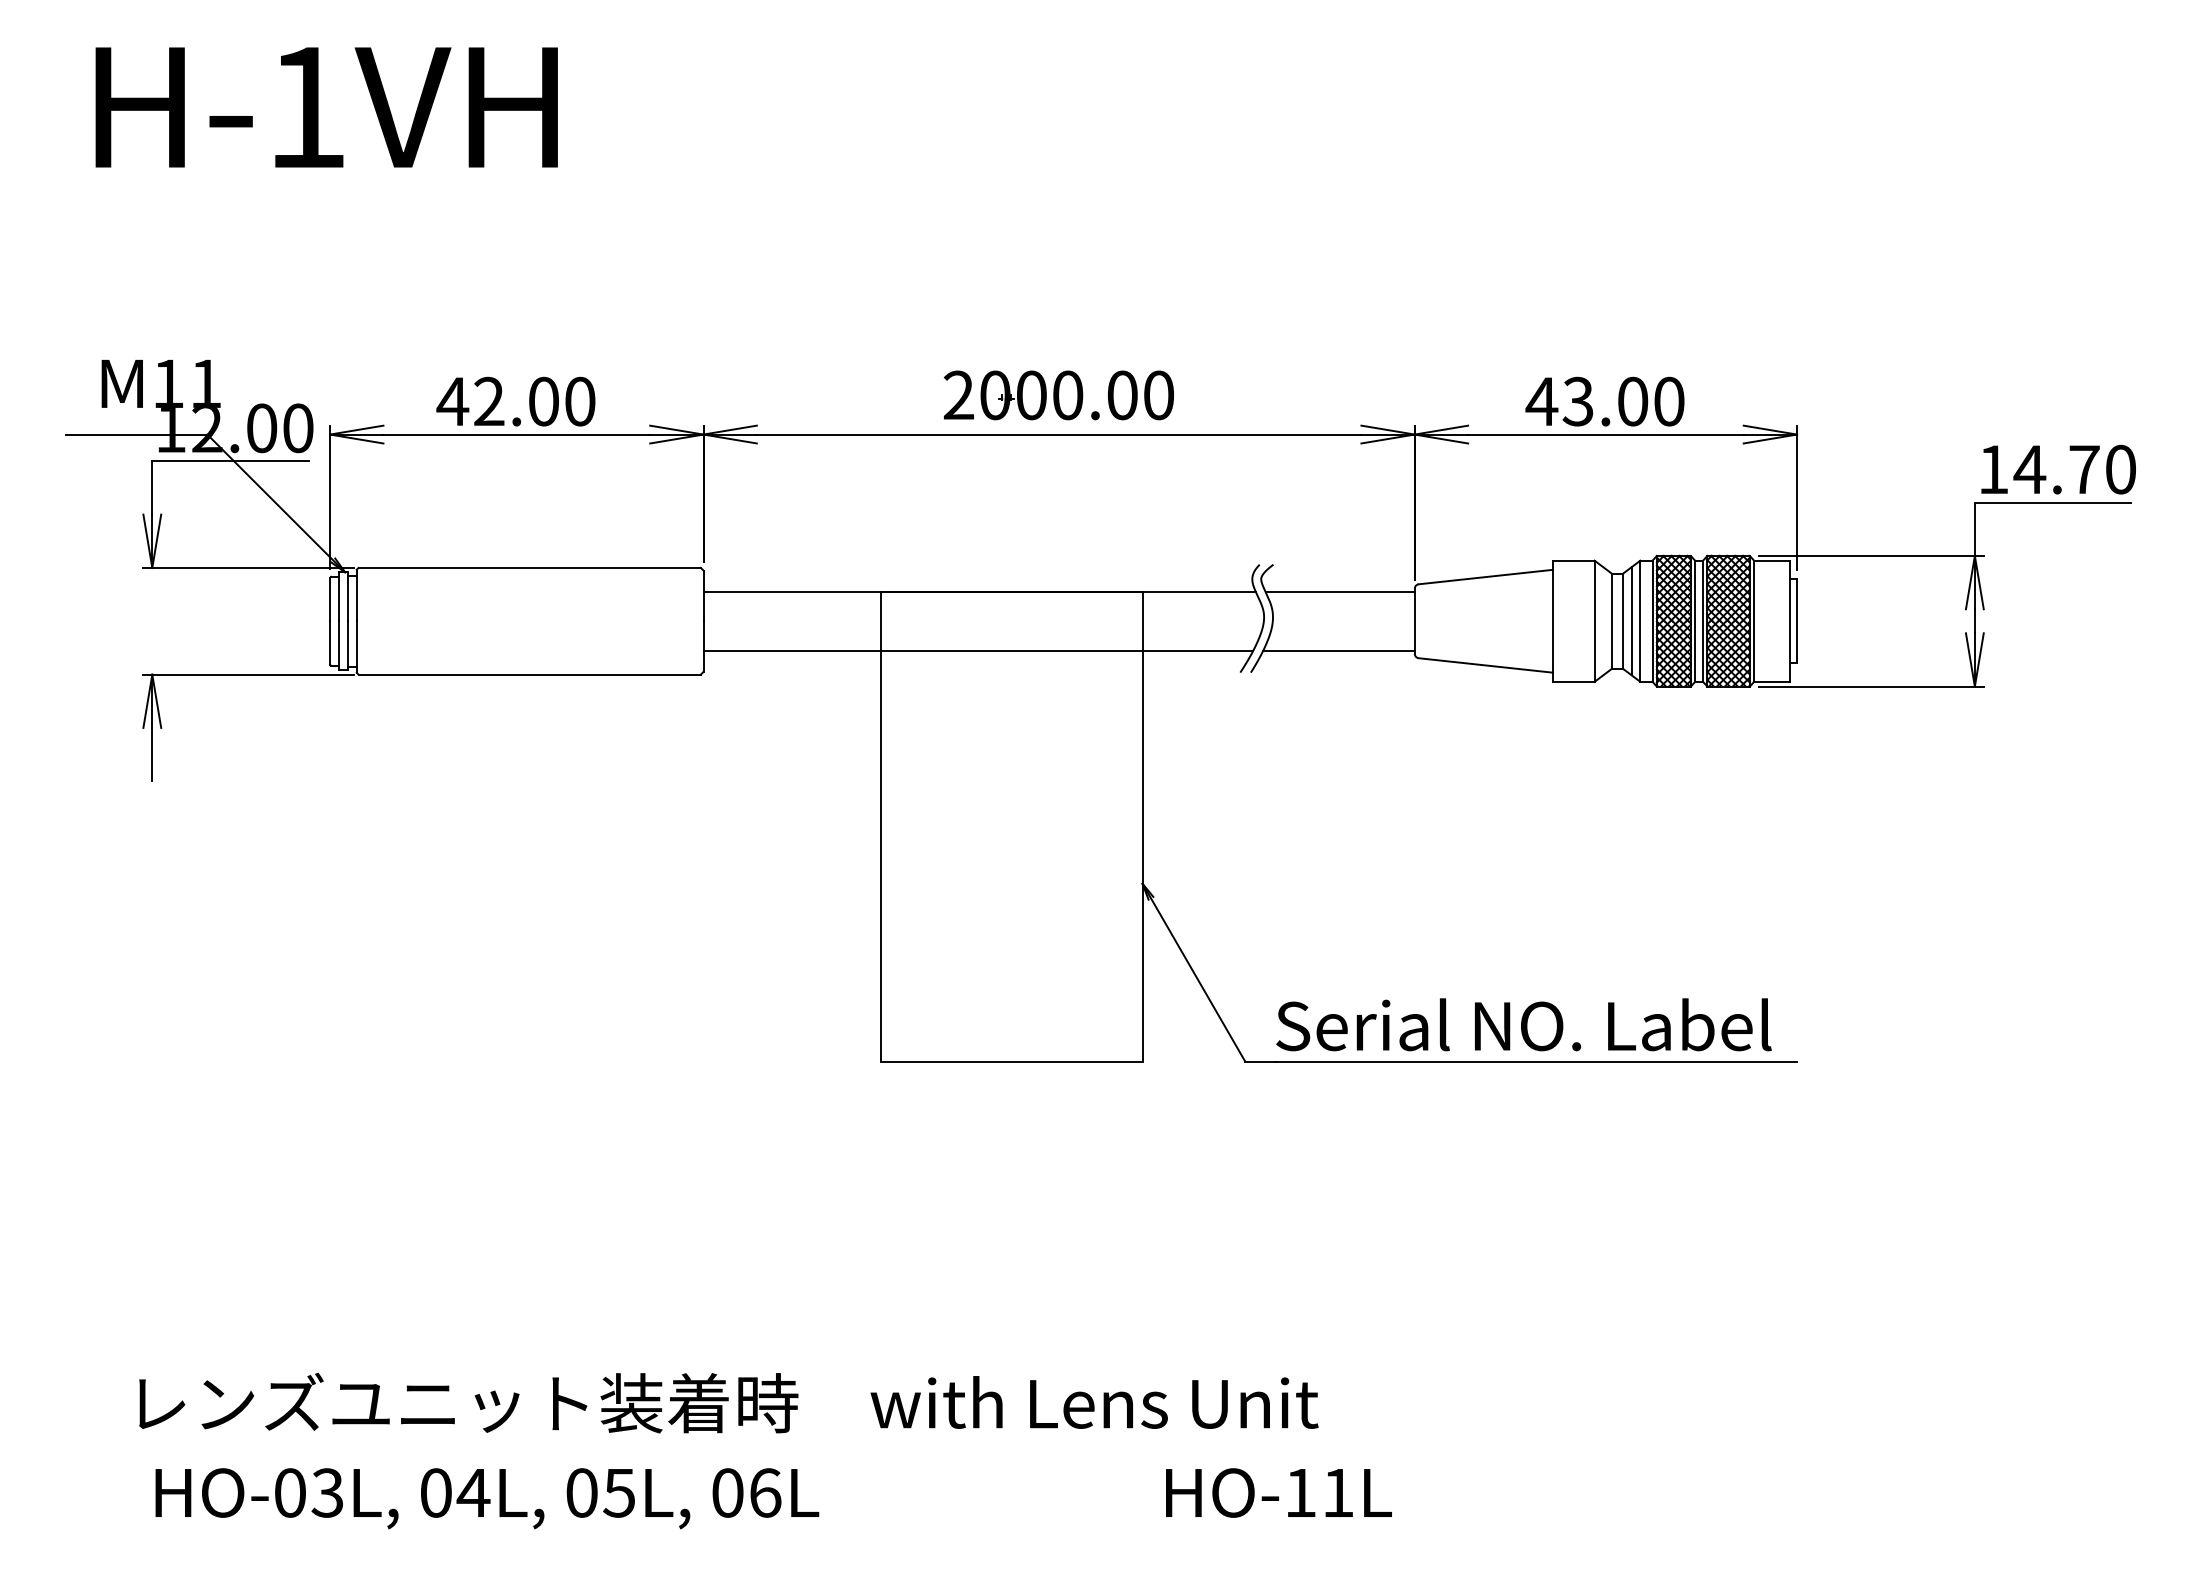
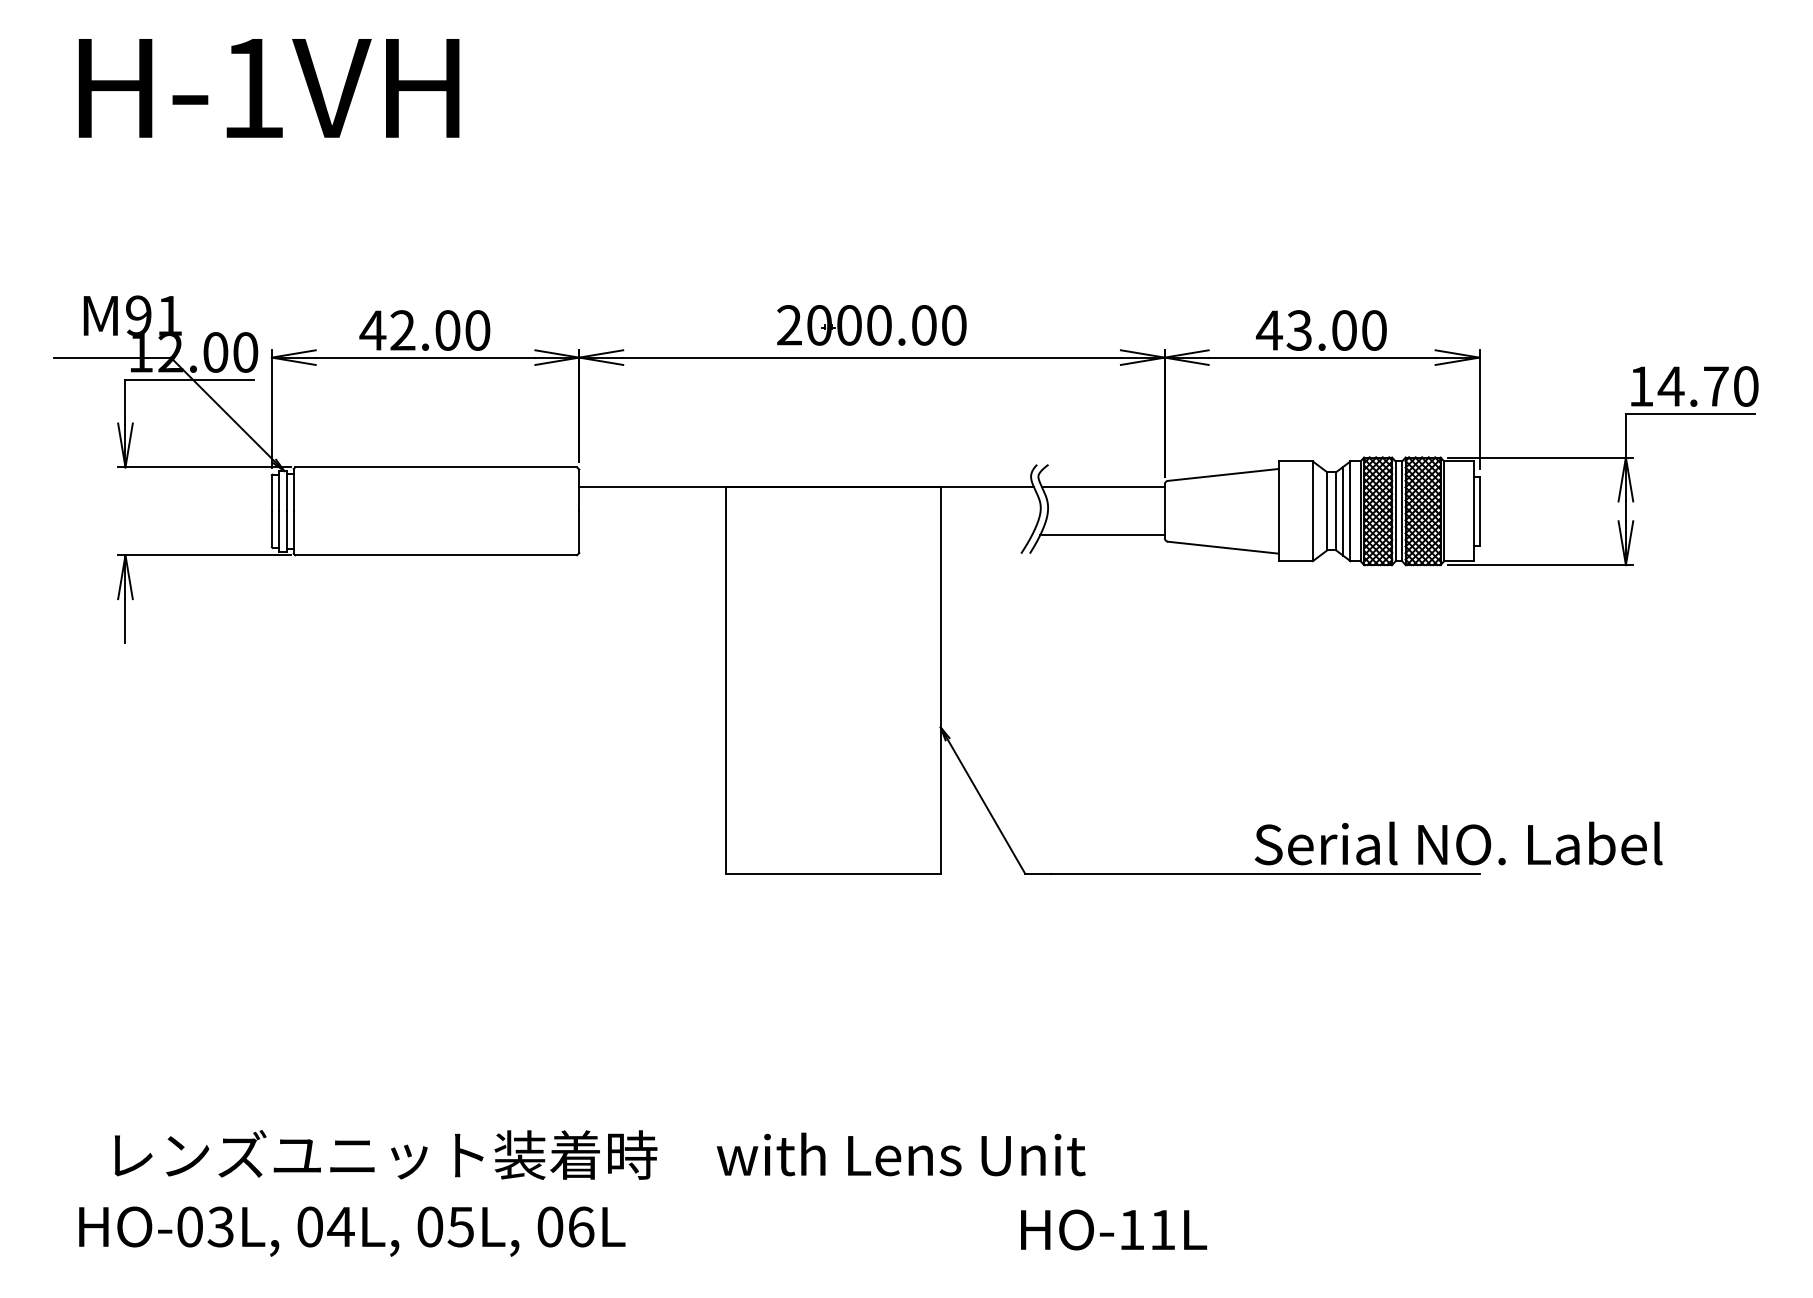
text: (168, 383) -> (138, 315), M11 -> M91
line: (978, 650) -> (805, 535), removed
text: (1523, 1024) -> (1458, 843), moved
text: (1279, 1492) -> (1114, 1229), moved
text: (487, 1498) -> (352, 1231), moved

